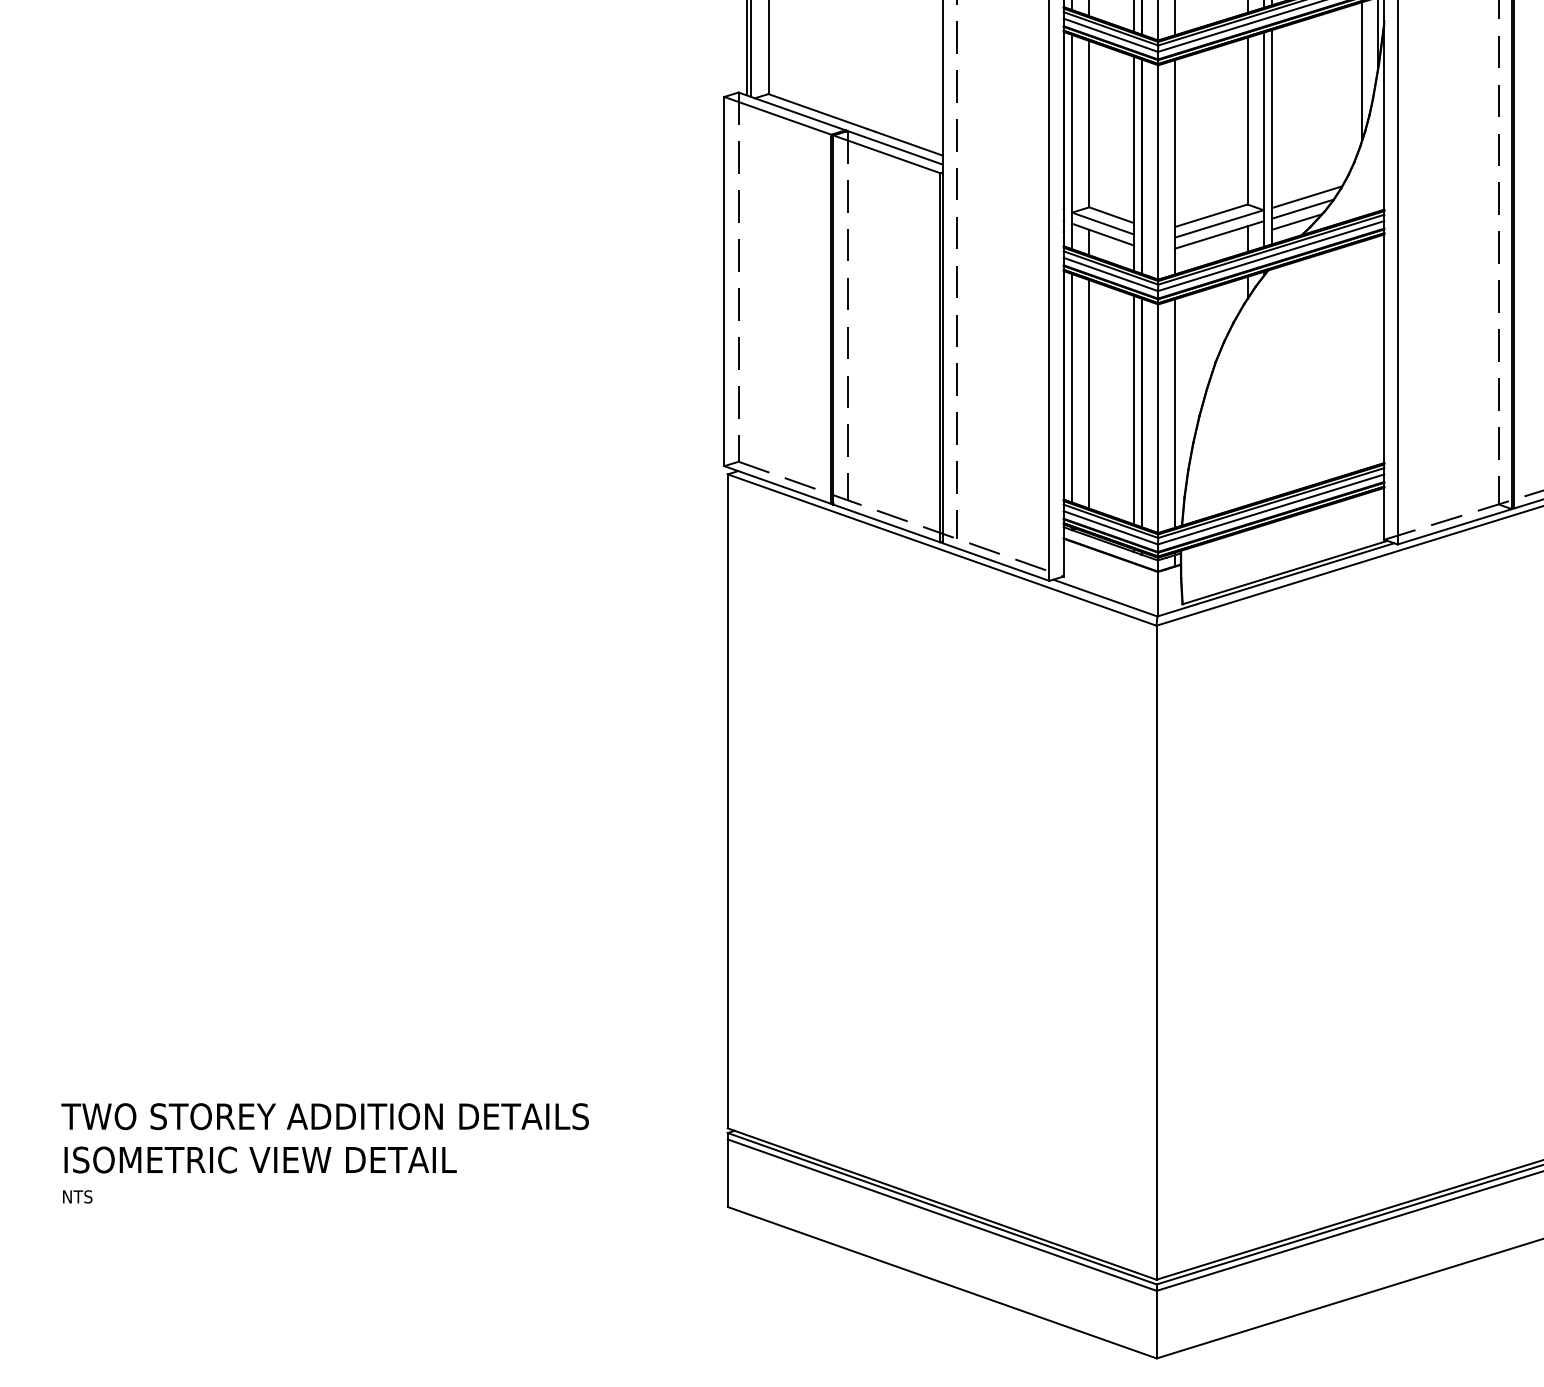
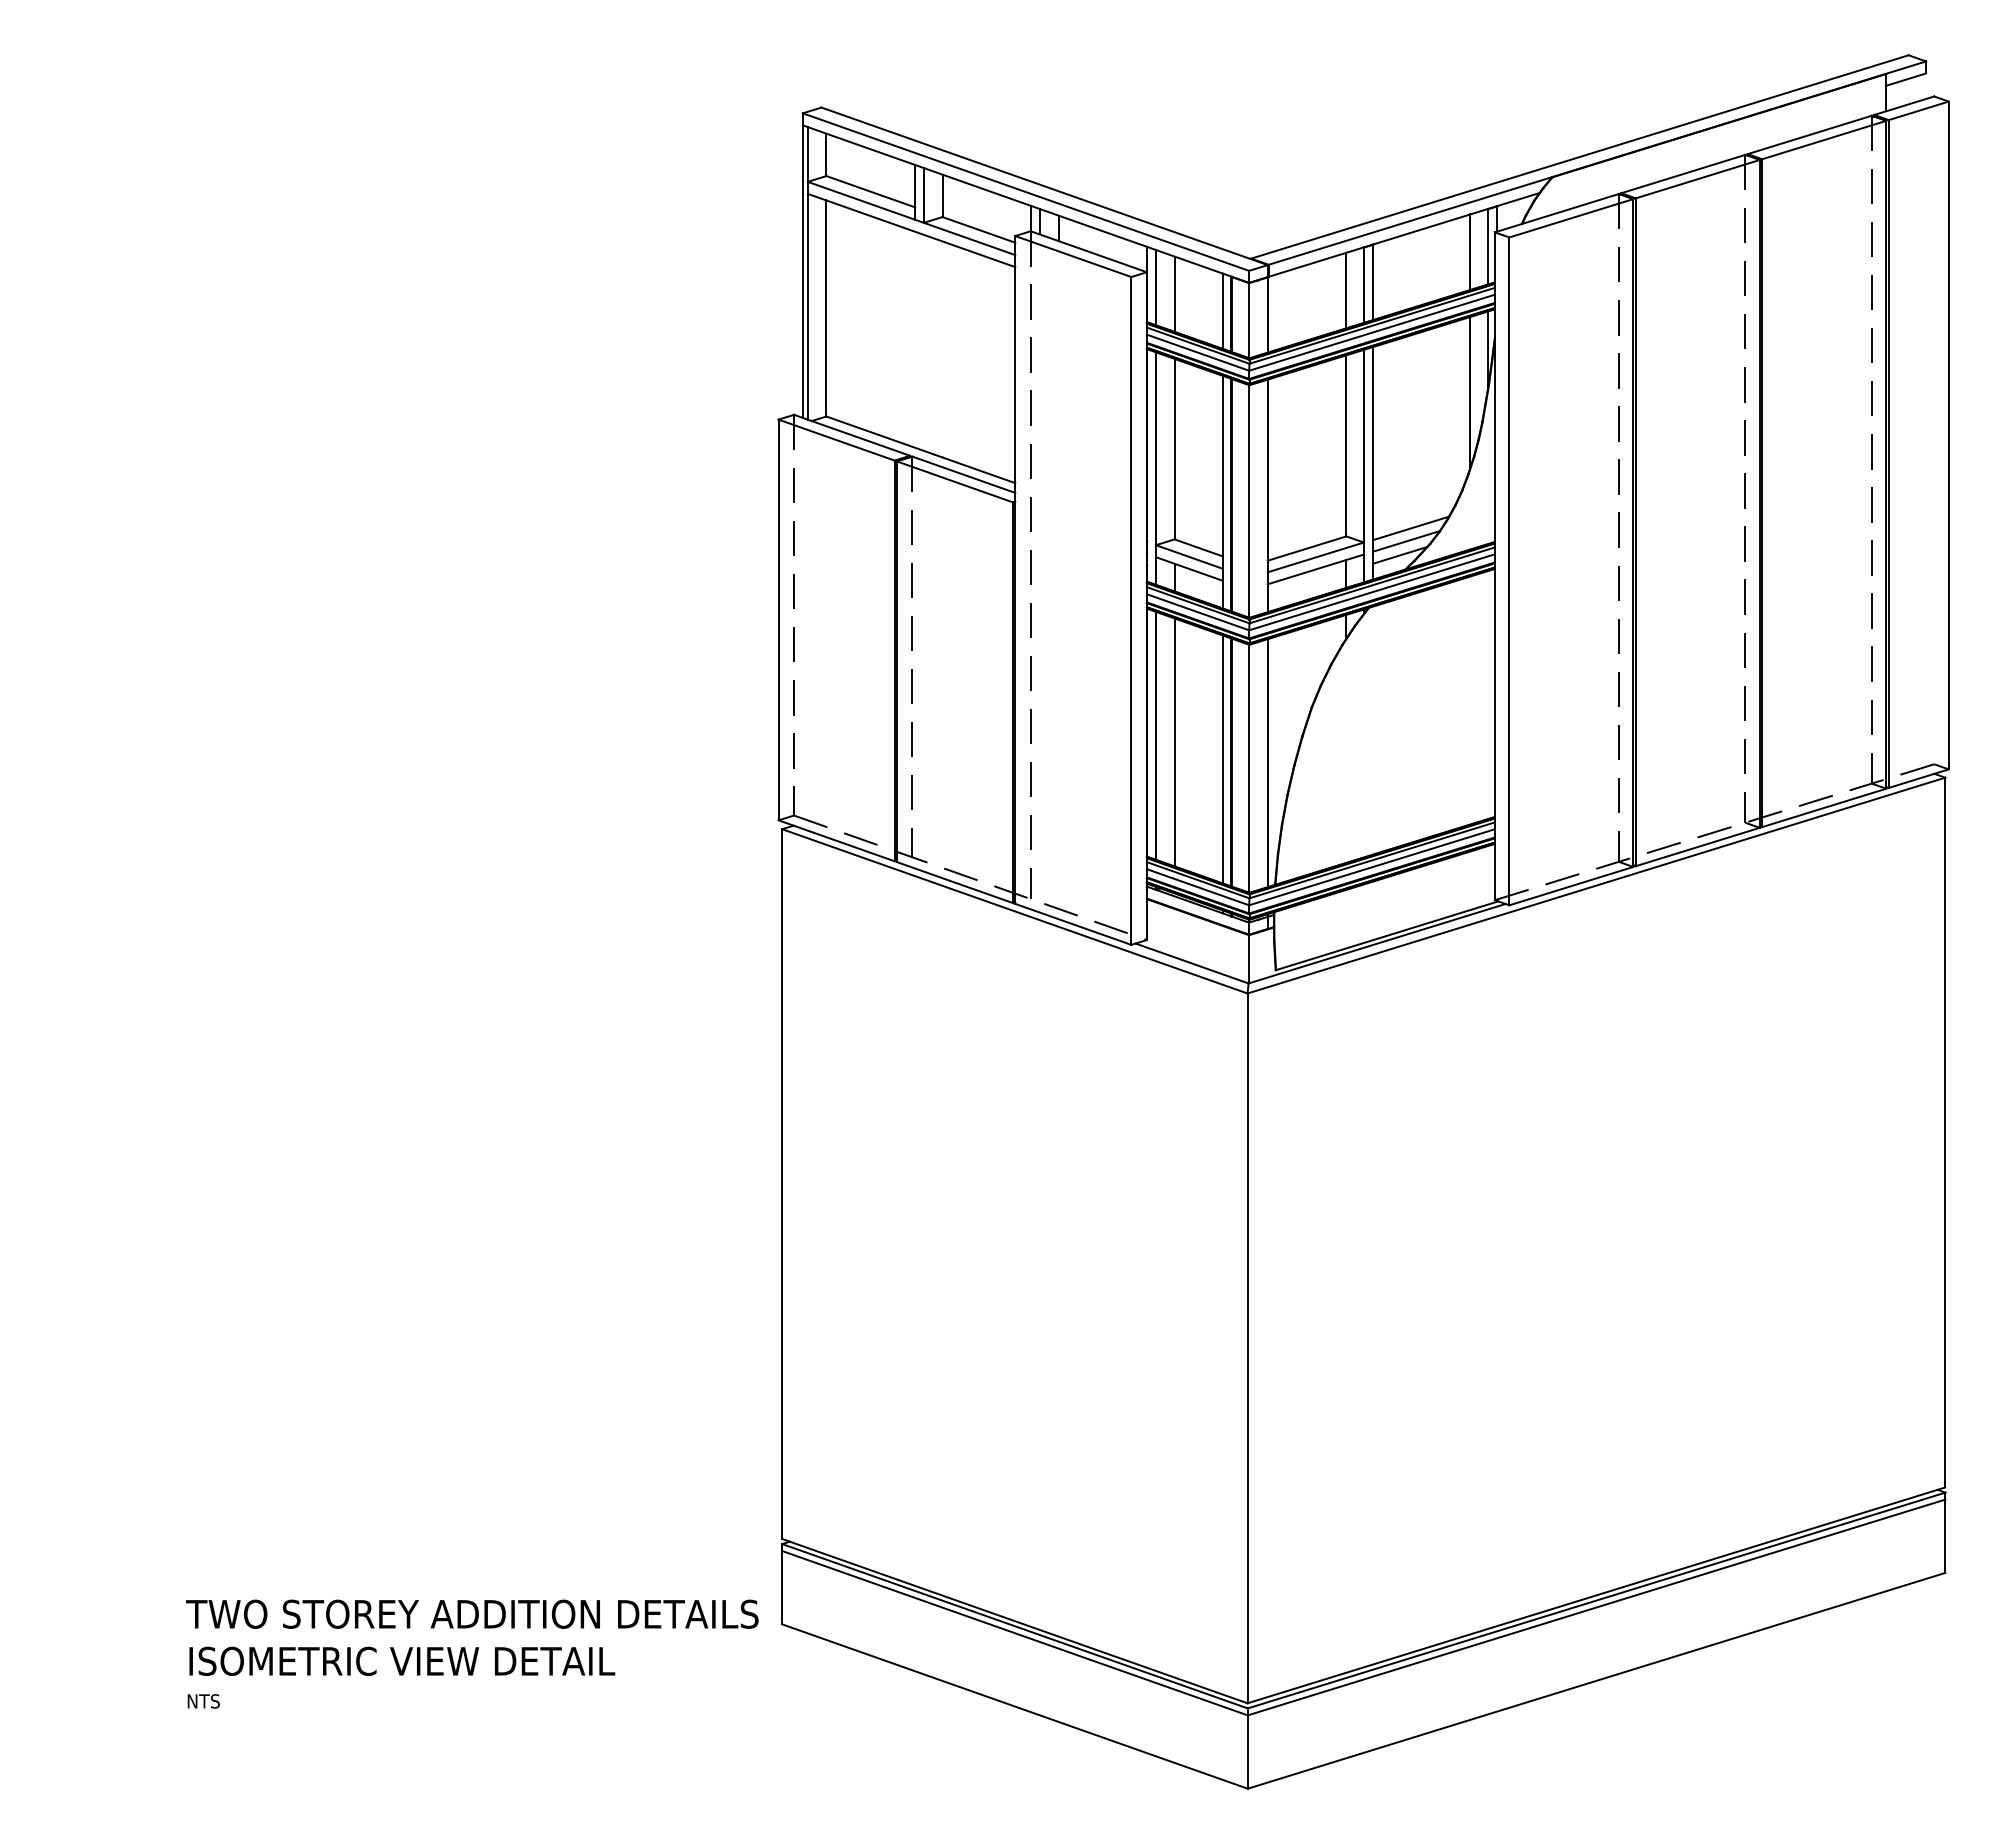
text: (325, 1152) -> (472, 1653), moved

